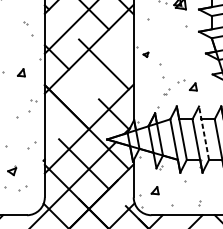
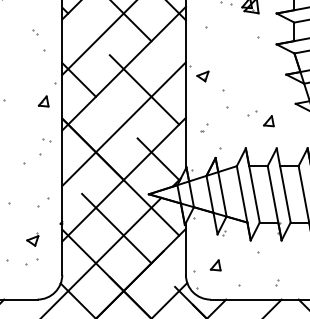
part: (145, 54) -> (202, 76), size x1.67
part: (21, 72) -> (43, 101), moved
line: (88, 89) -> (123, 124), added
part: (167, 91) -> (204, 127), moved
line: (203, 133) -> (283, 185), dashed -> solid
part: (11, 170) -> (32, 239), moved

